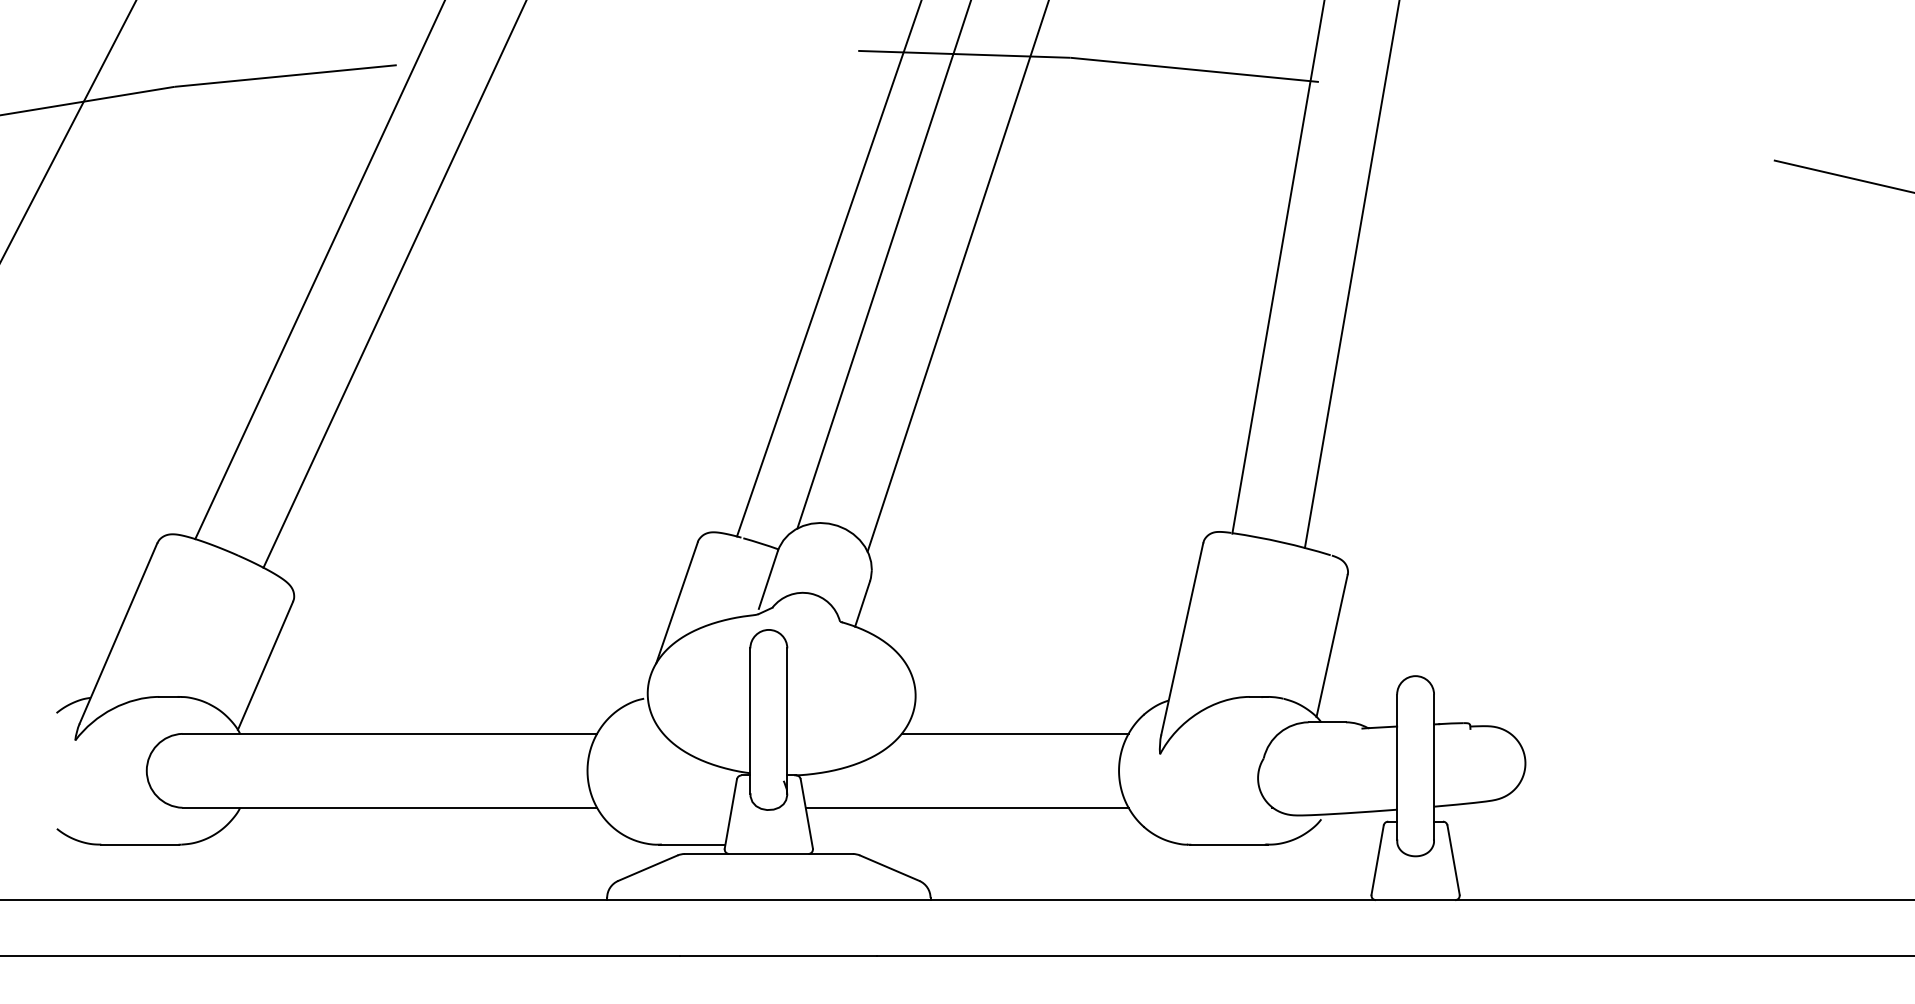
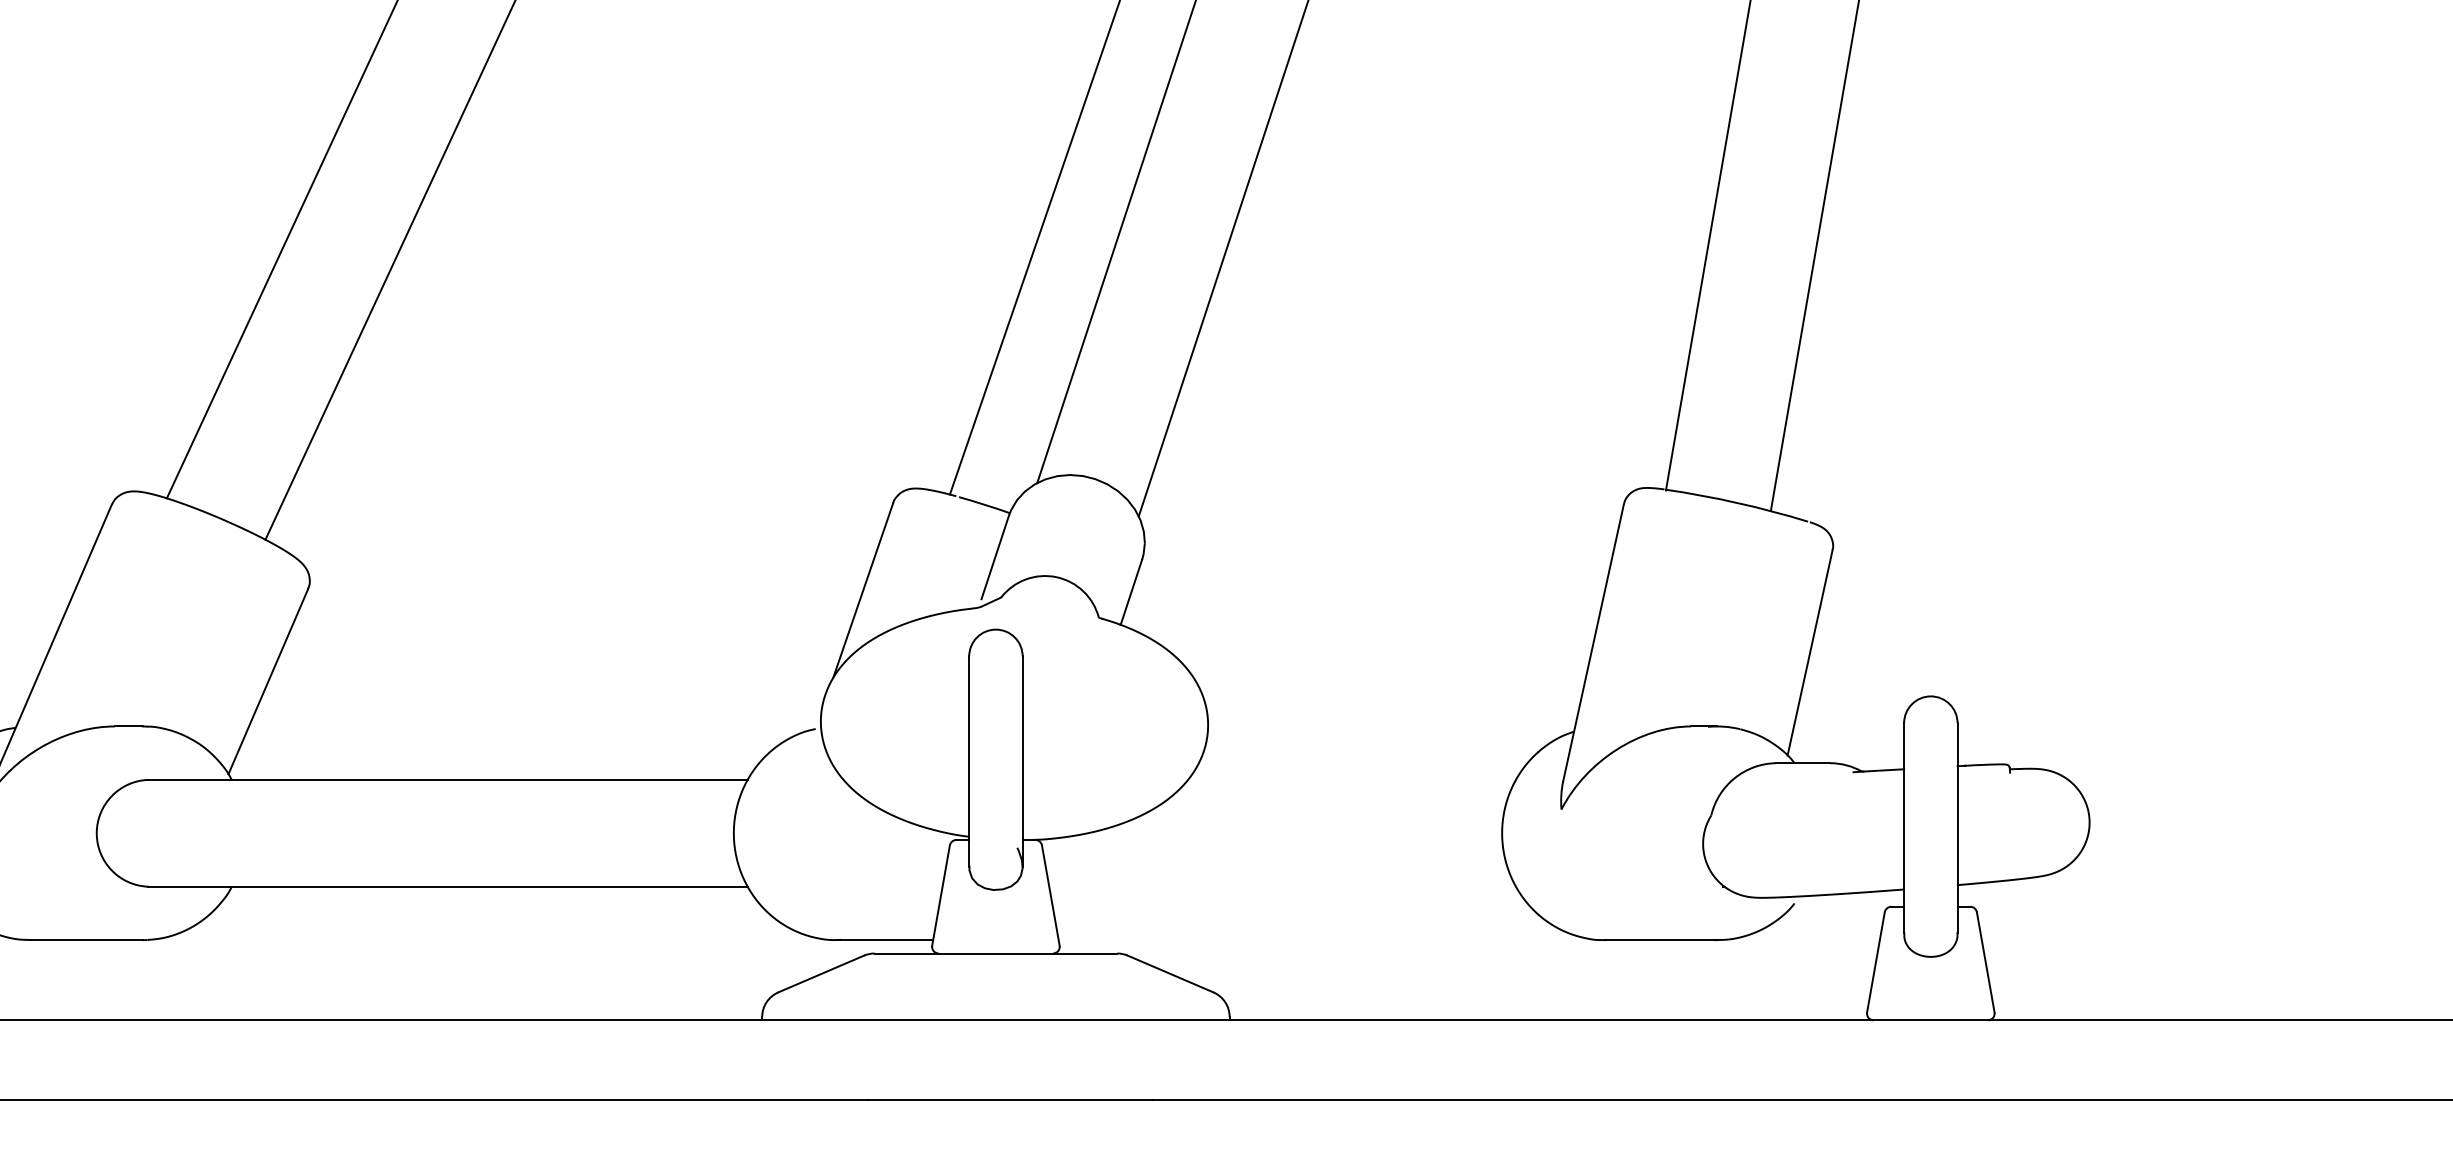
line: (1014, 733) -> (1351, 779), removed
line: (966, 807) -> (1281, 886), removed

